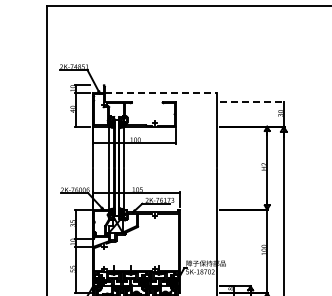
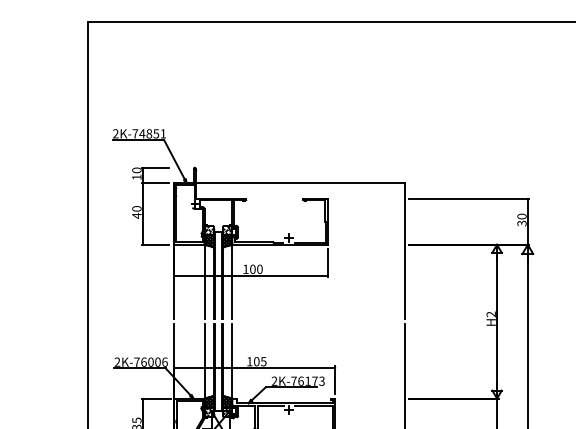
line: (161, 93) -> (301, 183), dashed -> solid
line: (252, 101) -> (469, 197), dashed -> solid

